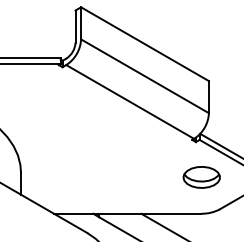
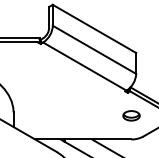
part: (201, 176) -> (131, 115), size x0.7

